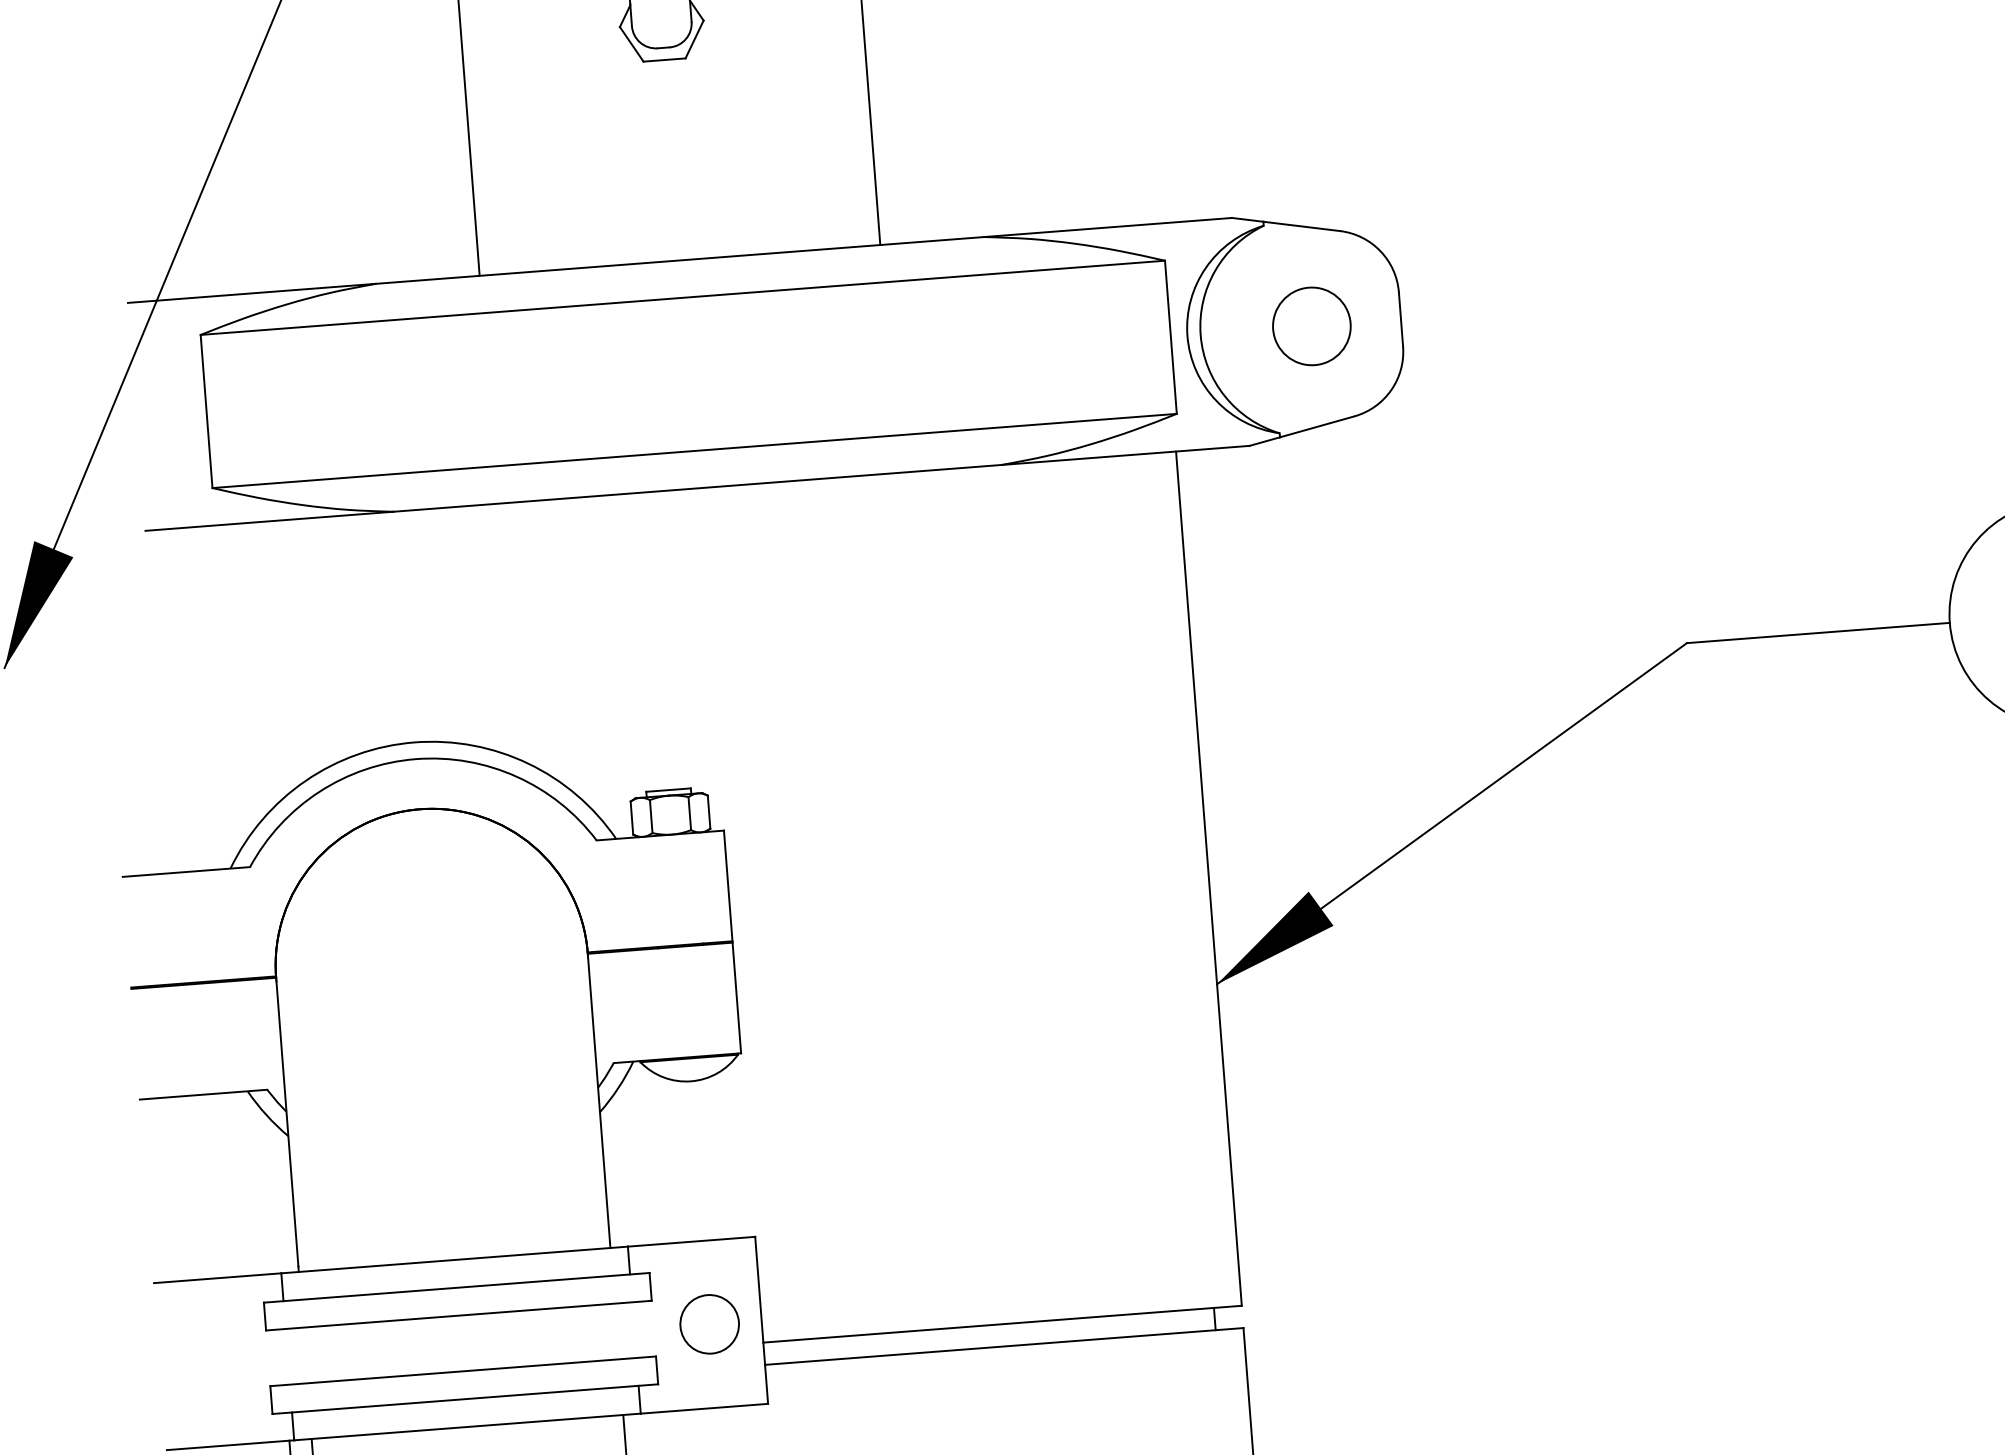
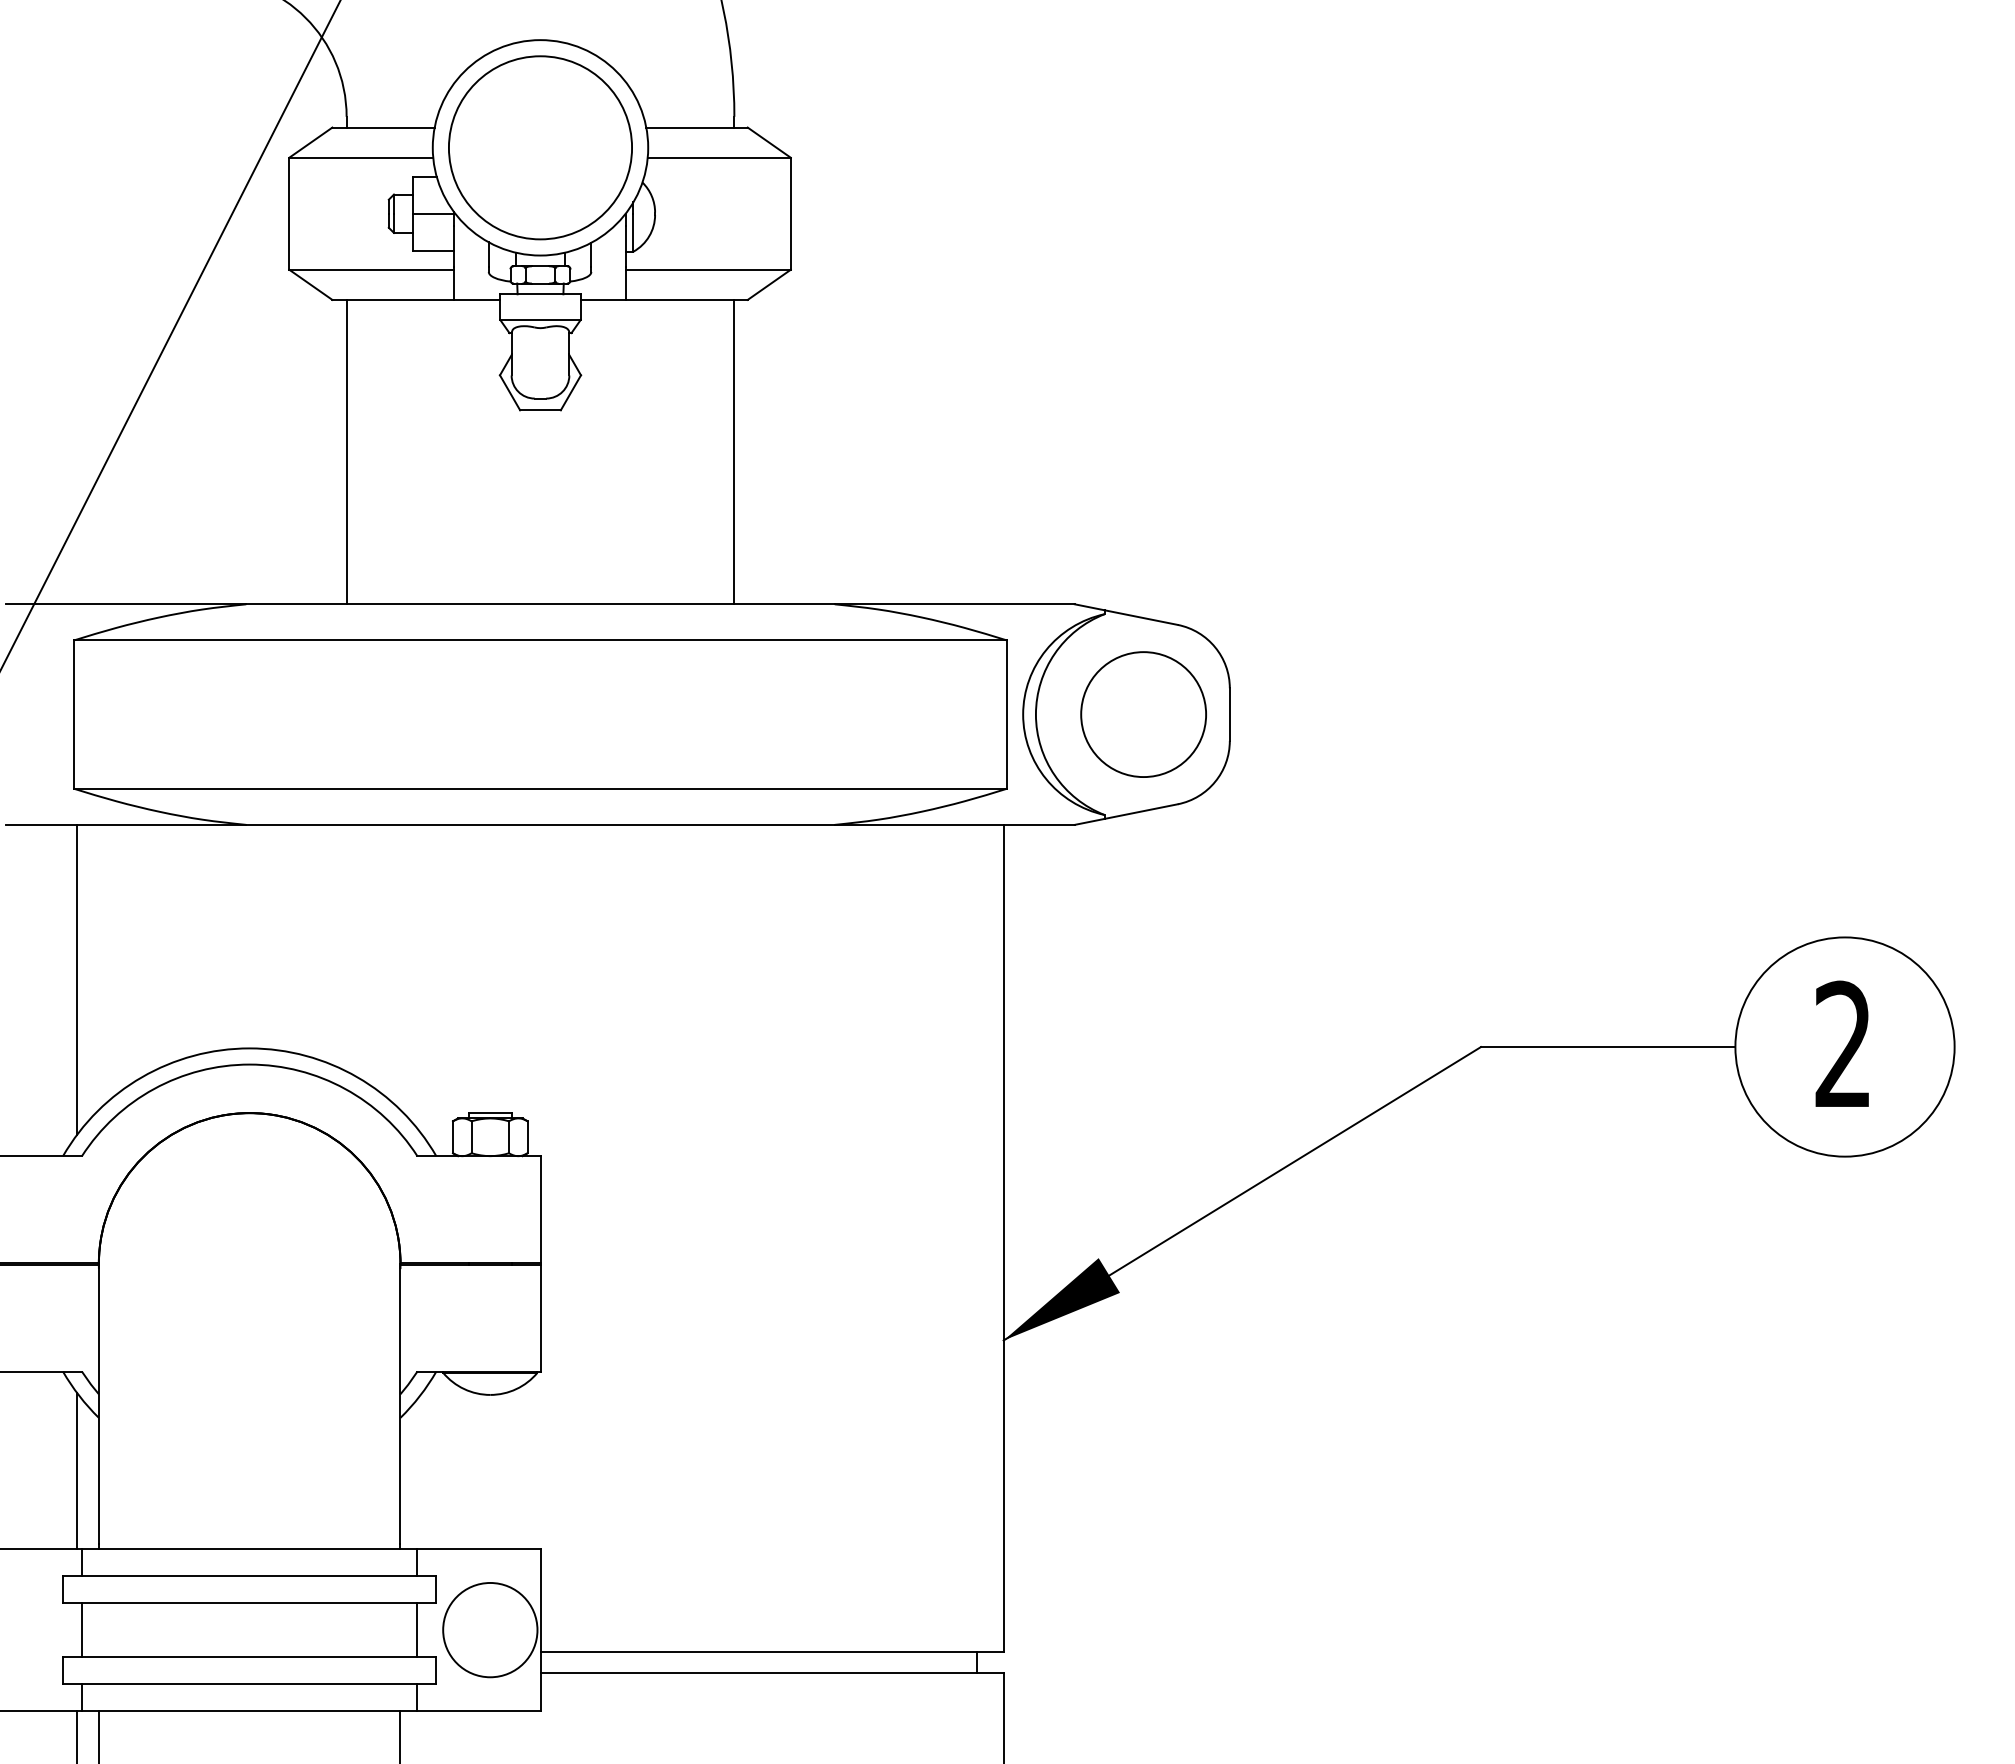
circle: (1311, 326) -> (1143, 714), size x1.67
line: (231, 684) -> (77, 979), added
line: (270, 1193) -> (77, 1471), added
circle: (709, 1323) -> (490, 1629), size x1.67
line: (634, 1330) -> (417, 1630), added
line: (287, 1357) -> (81, 1630), added

